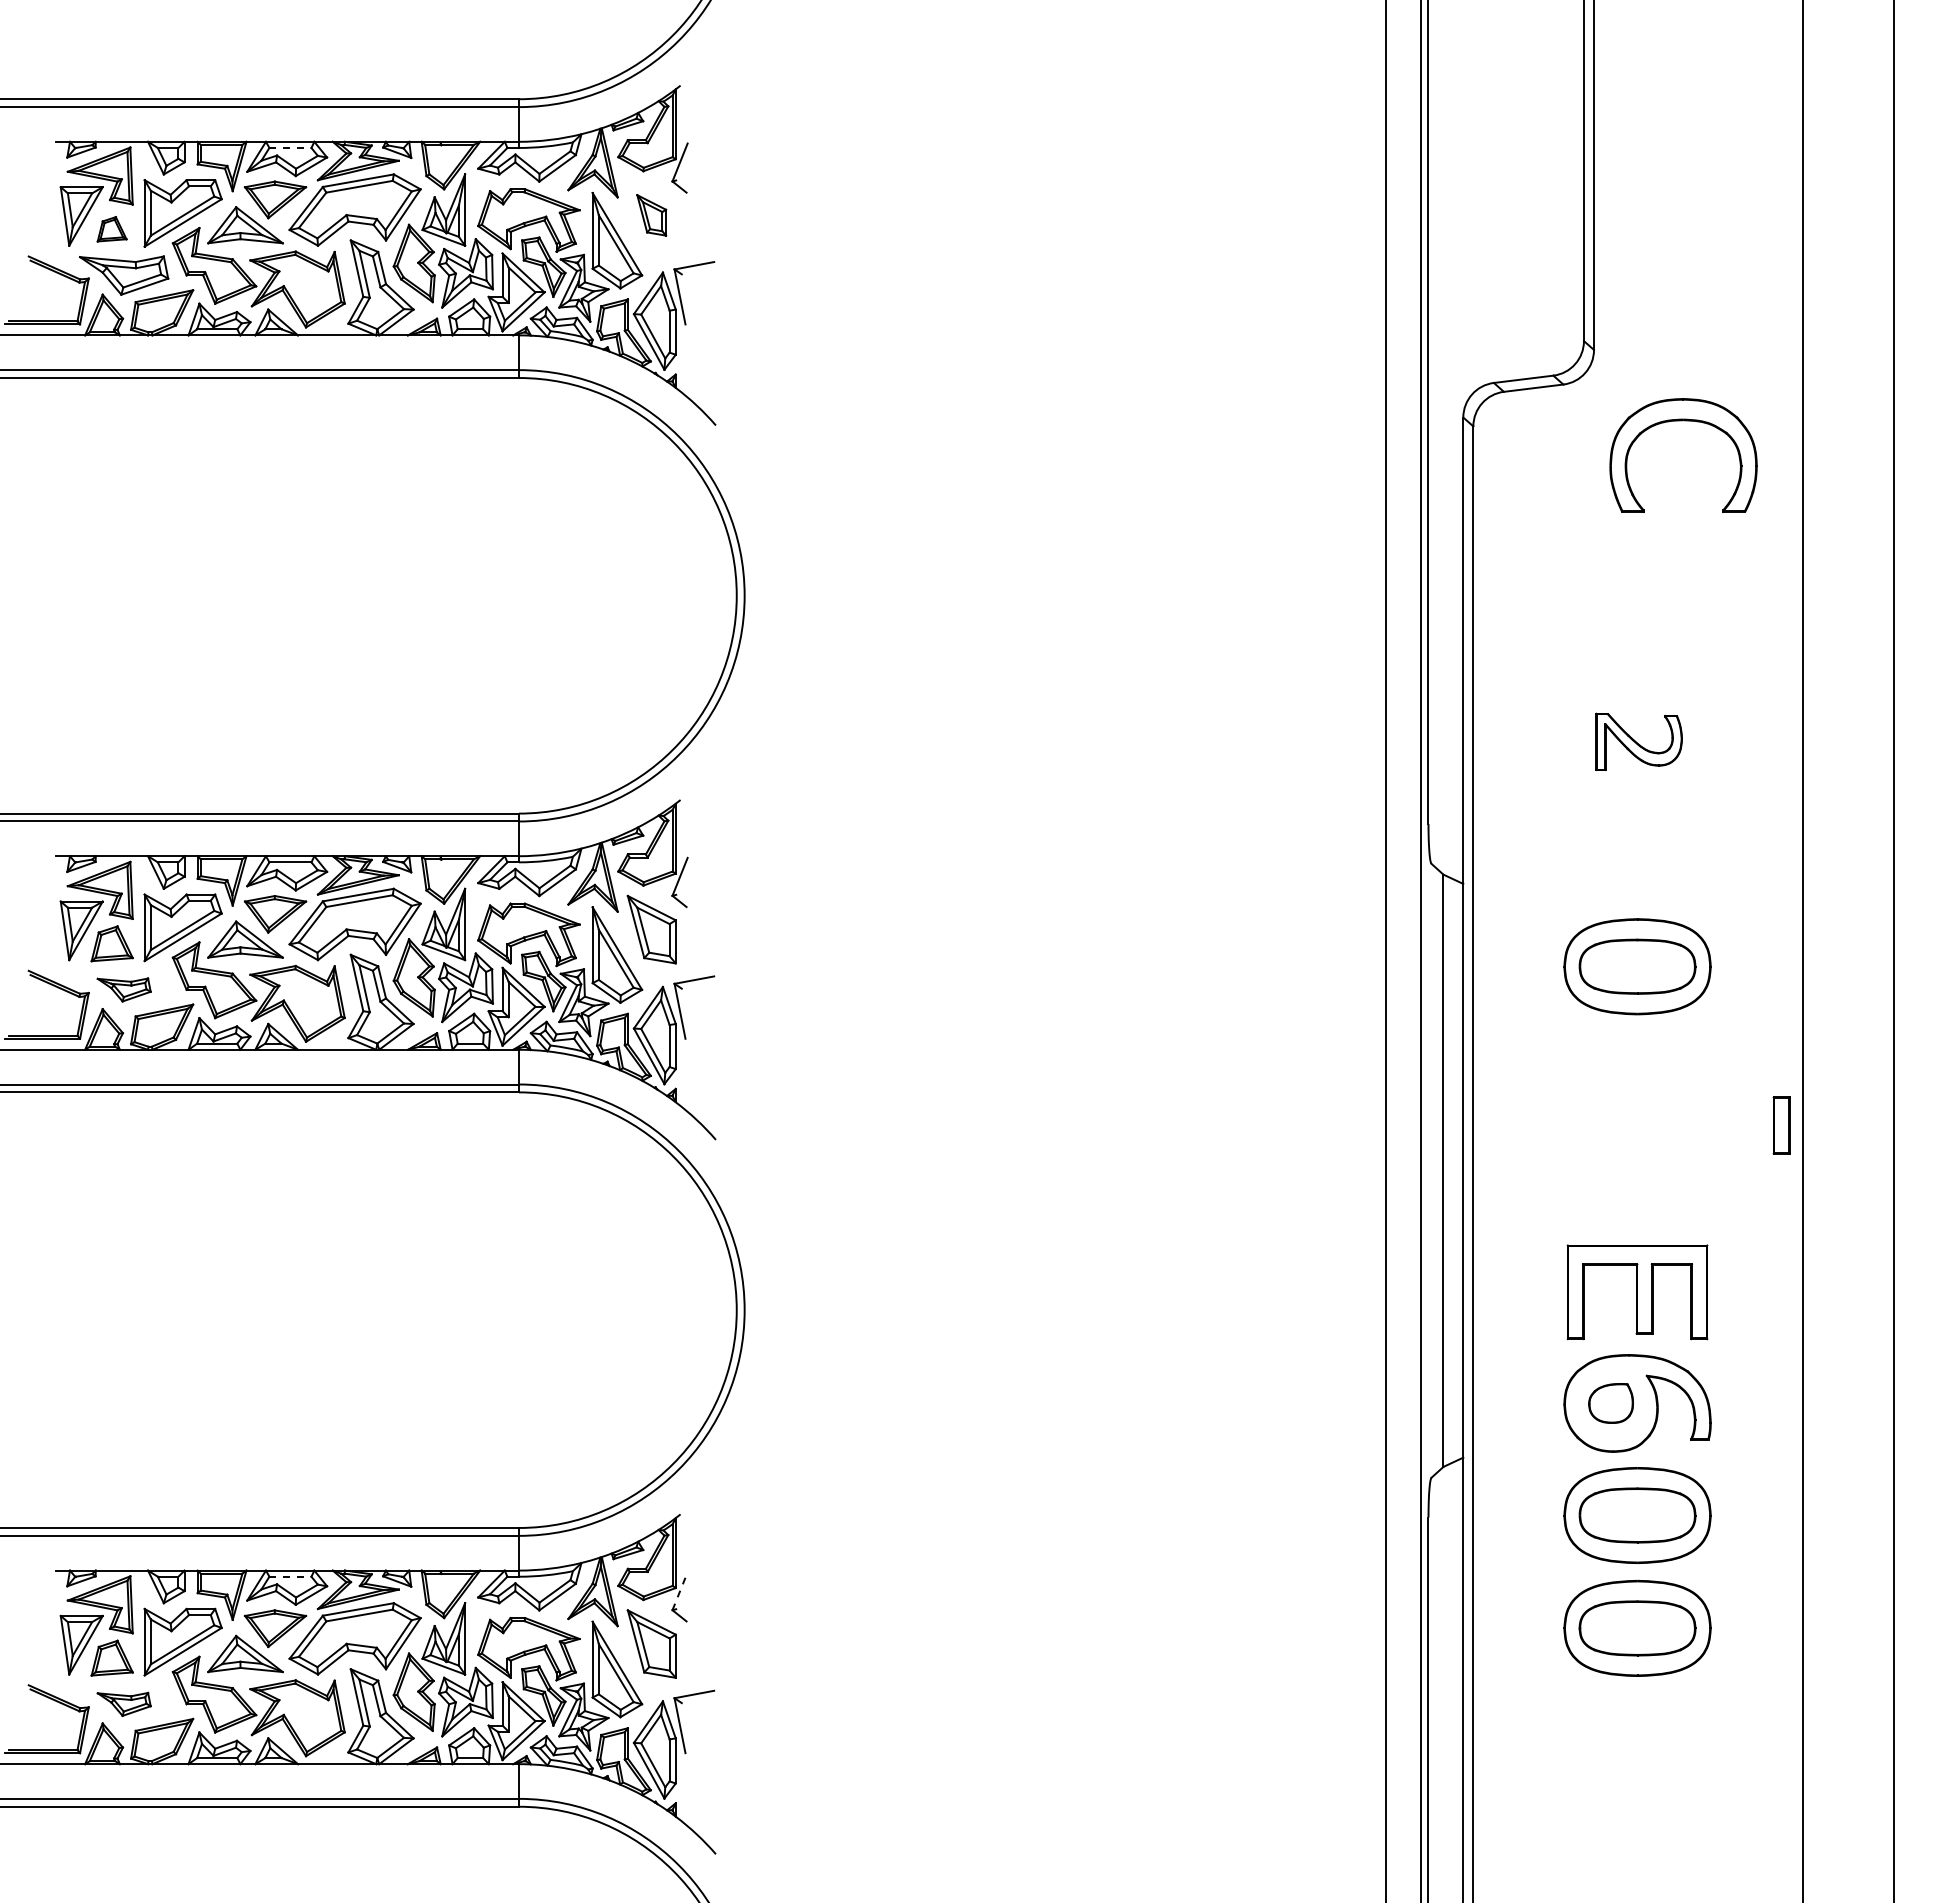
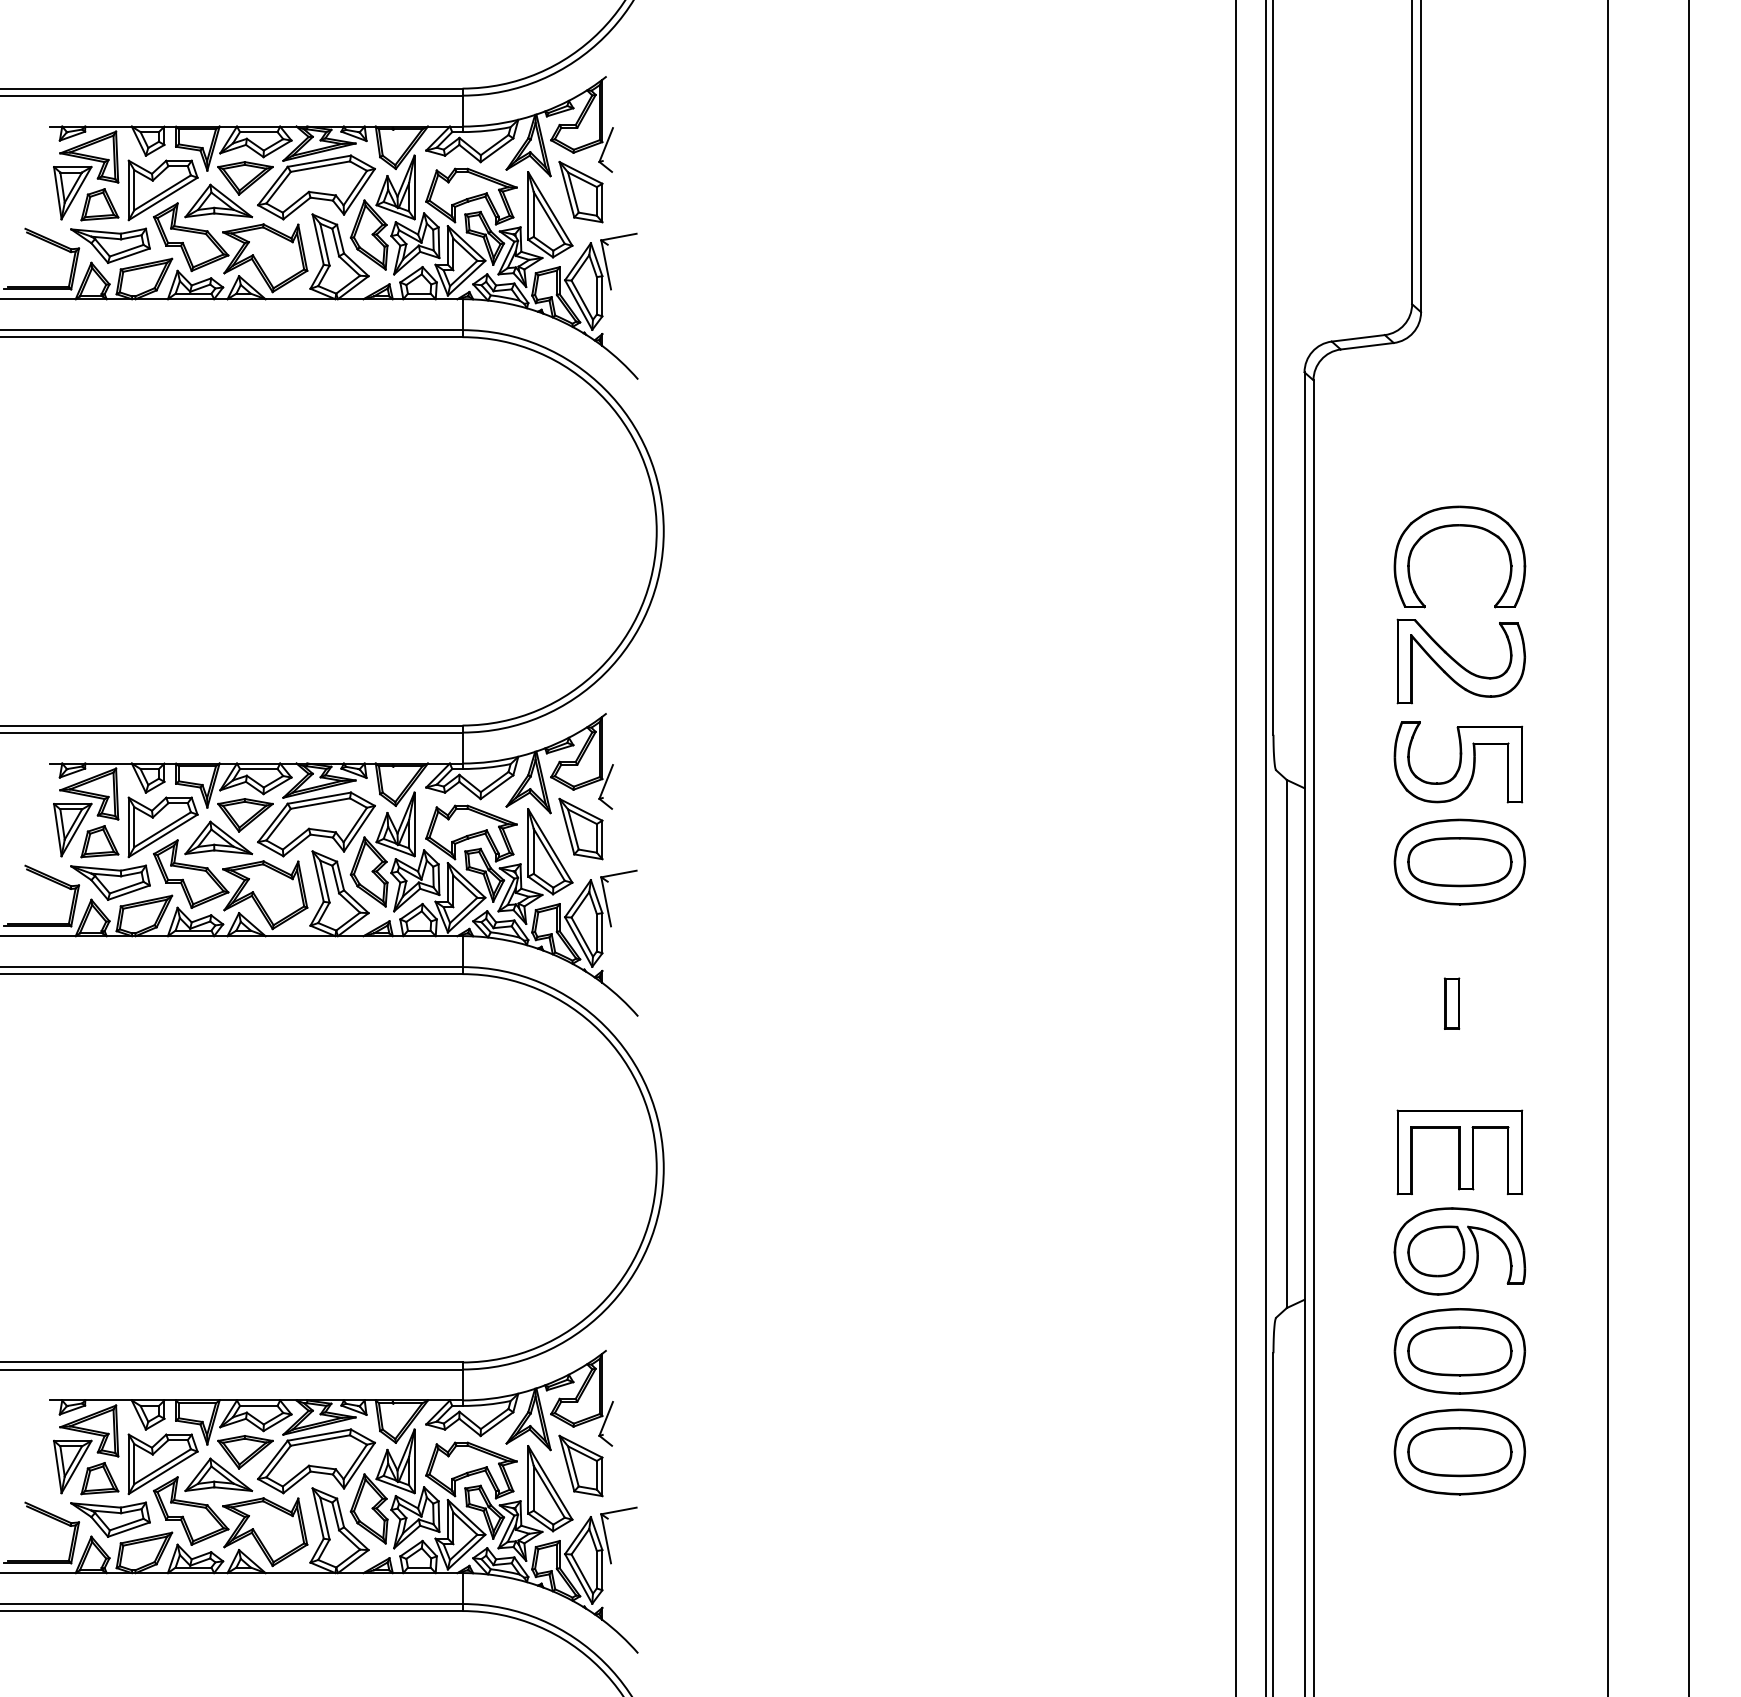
line: (290, 147) -> (258, 131), dashed -> solid
part: (651, 215) -> (580, 192), size x1.67
part: (111, 228) -> (99, 203), size x1.43
part: (1683, 421) -> (1459, 526), moved
part: (1638, 741) -> (1460, 661), size x1.67
part: (1635, 854) -> (1458, 762), added
part: (124, 989) -> (110, 882), size x1.67
part: (1781, 1125) -> (1451, 1003), moved
part: (1610, 1403) -> (1435, 1251), size x1.43
line: (290, 1576) -> (258, 1405), dashed -> solid
line: (680, 1590) -> (606, 1418), dashed -> solid
part: (124, 1704) -> (110, 1519), size x1.67

